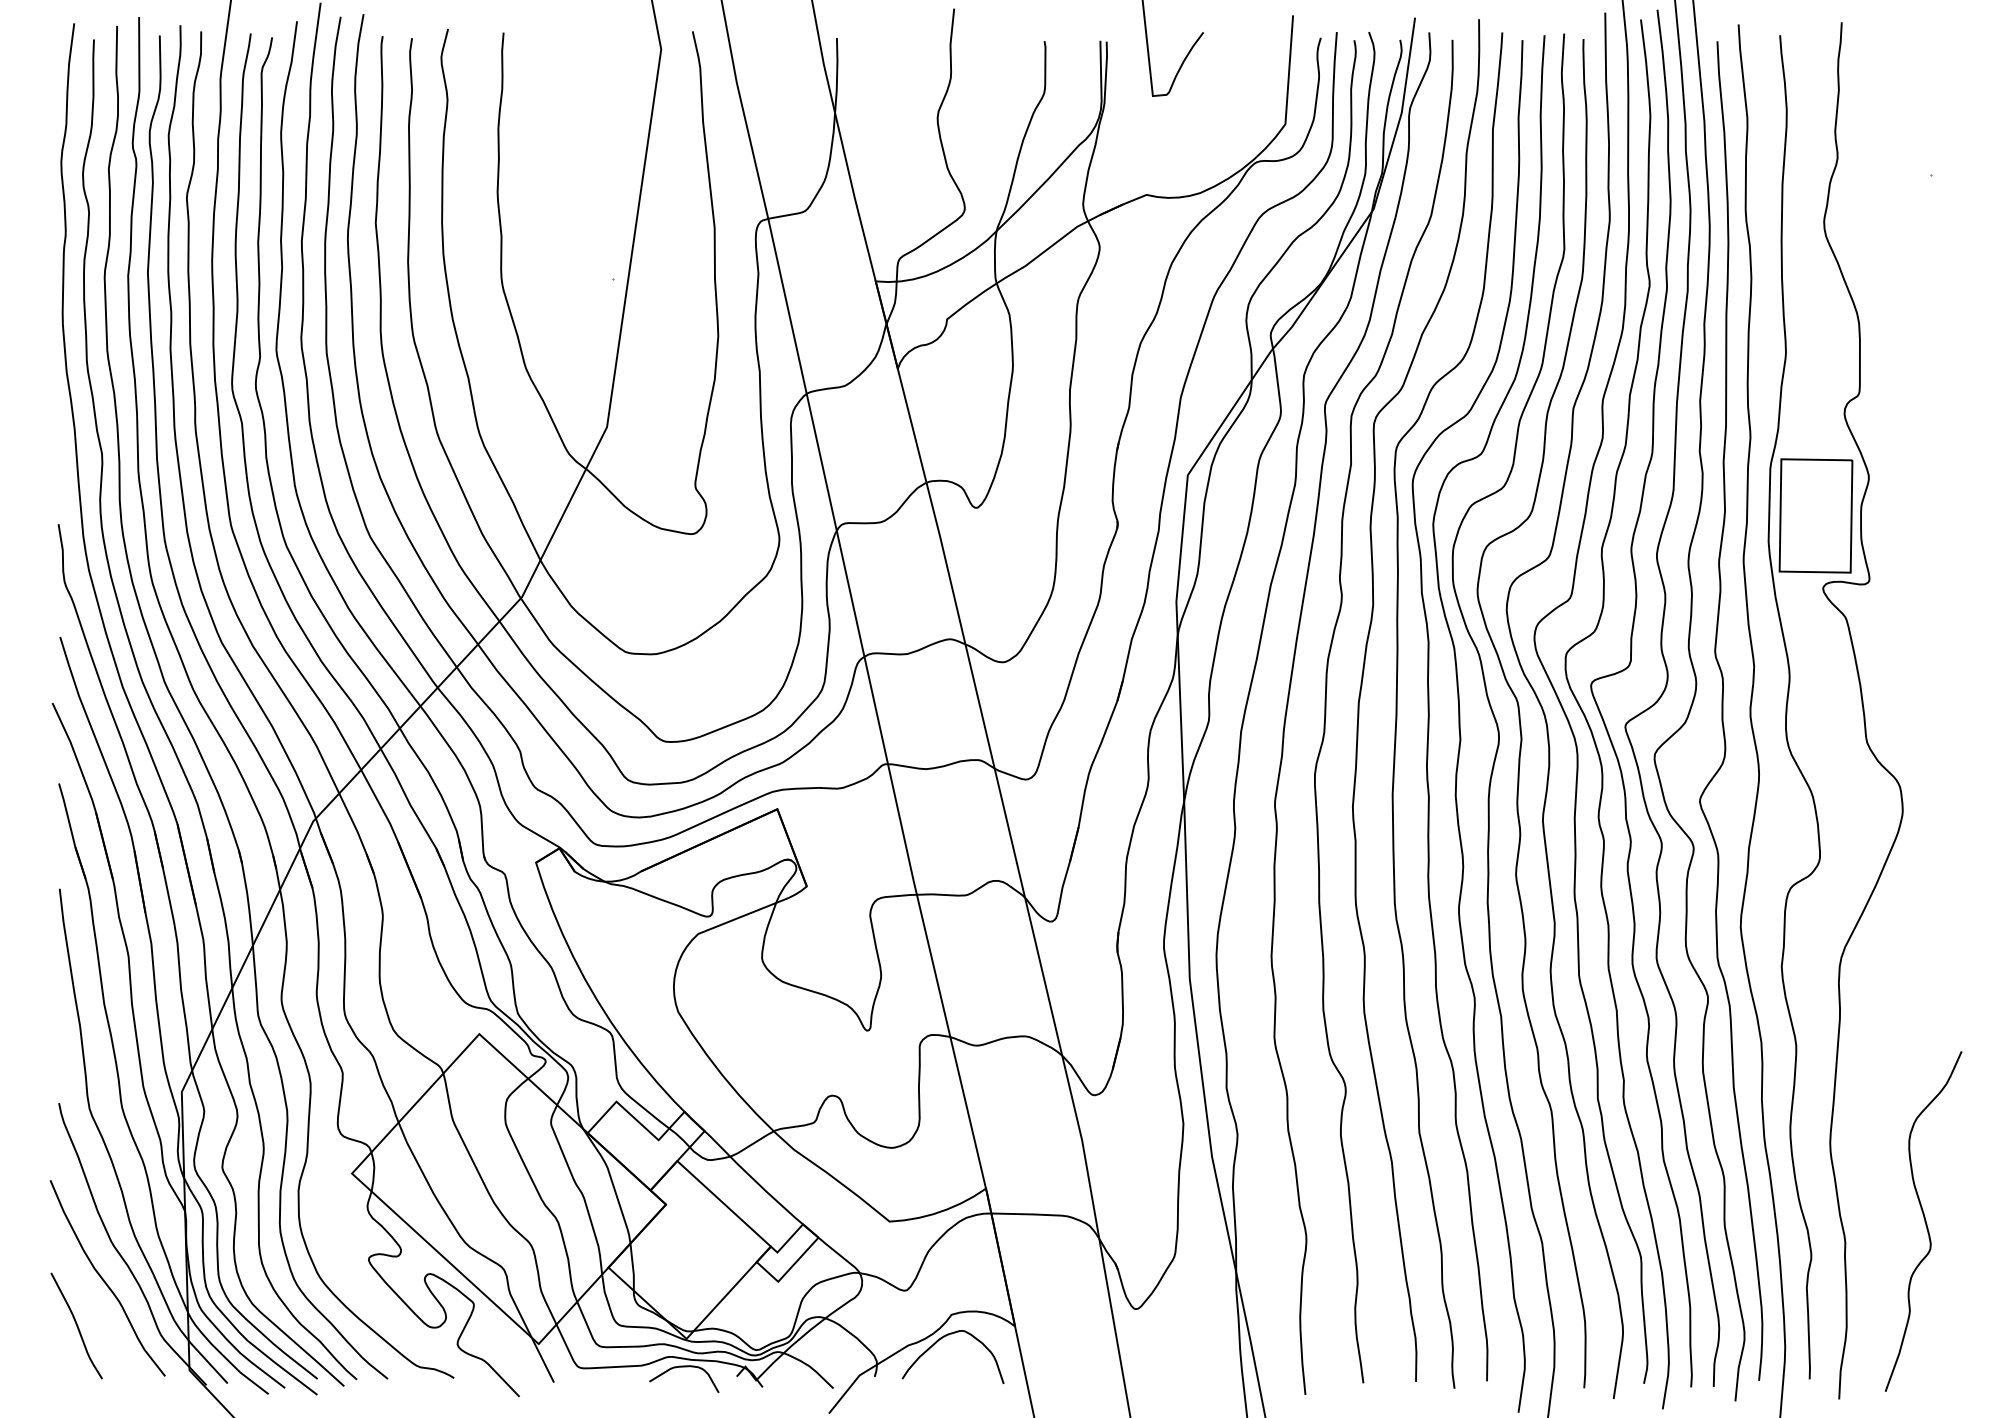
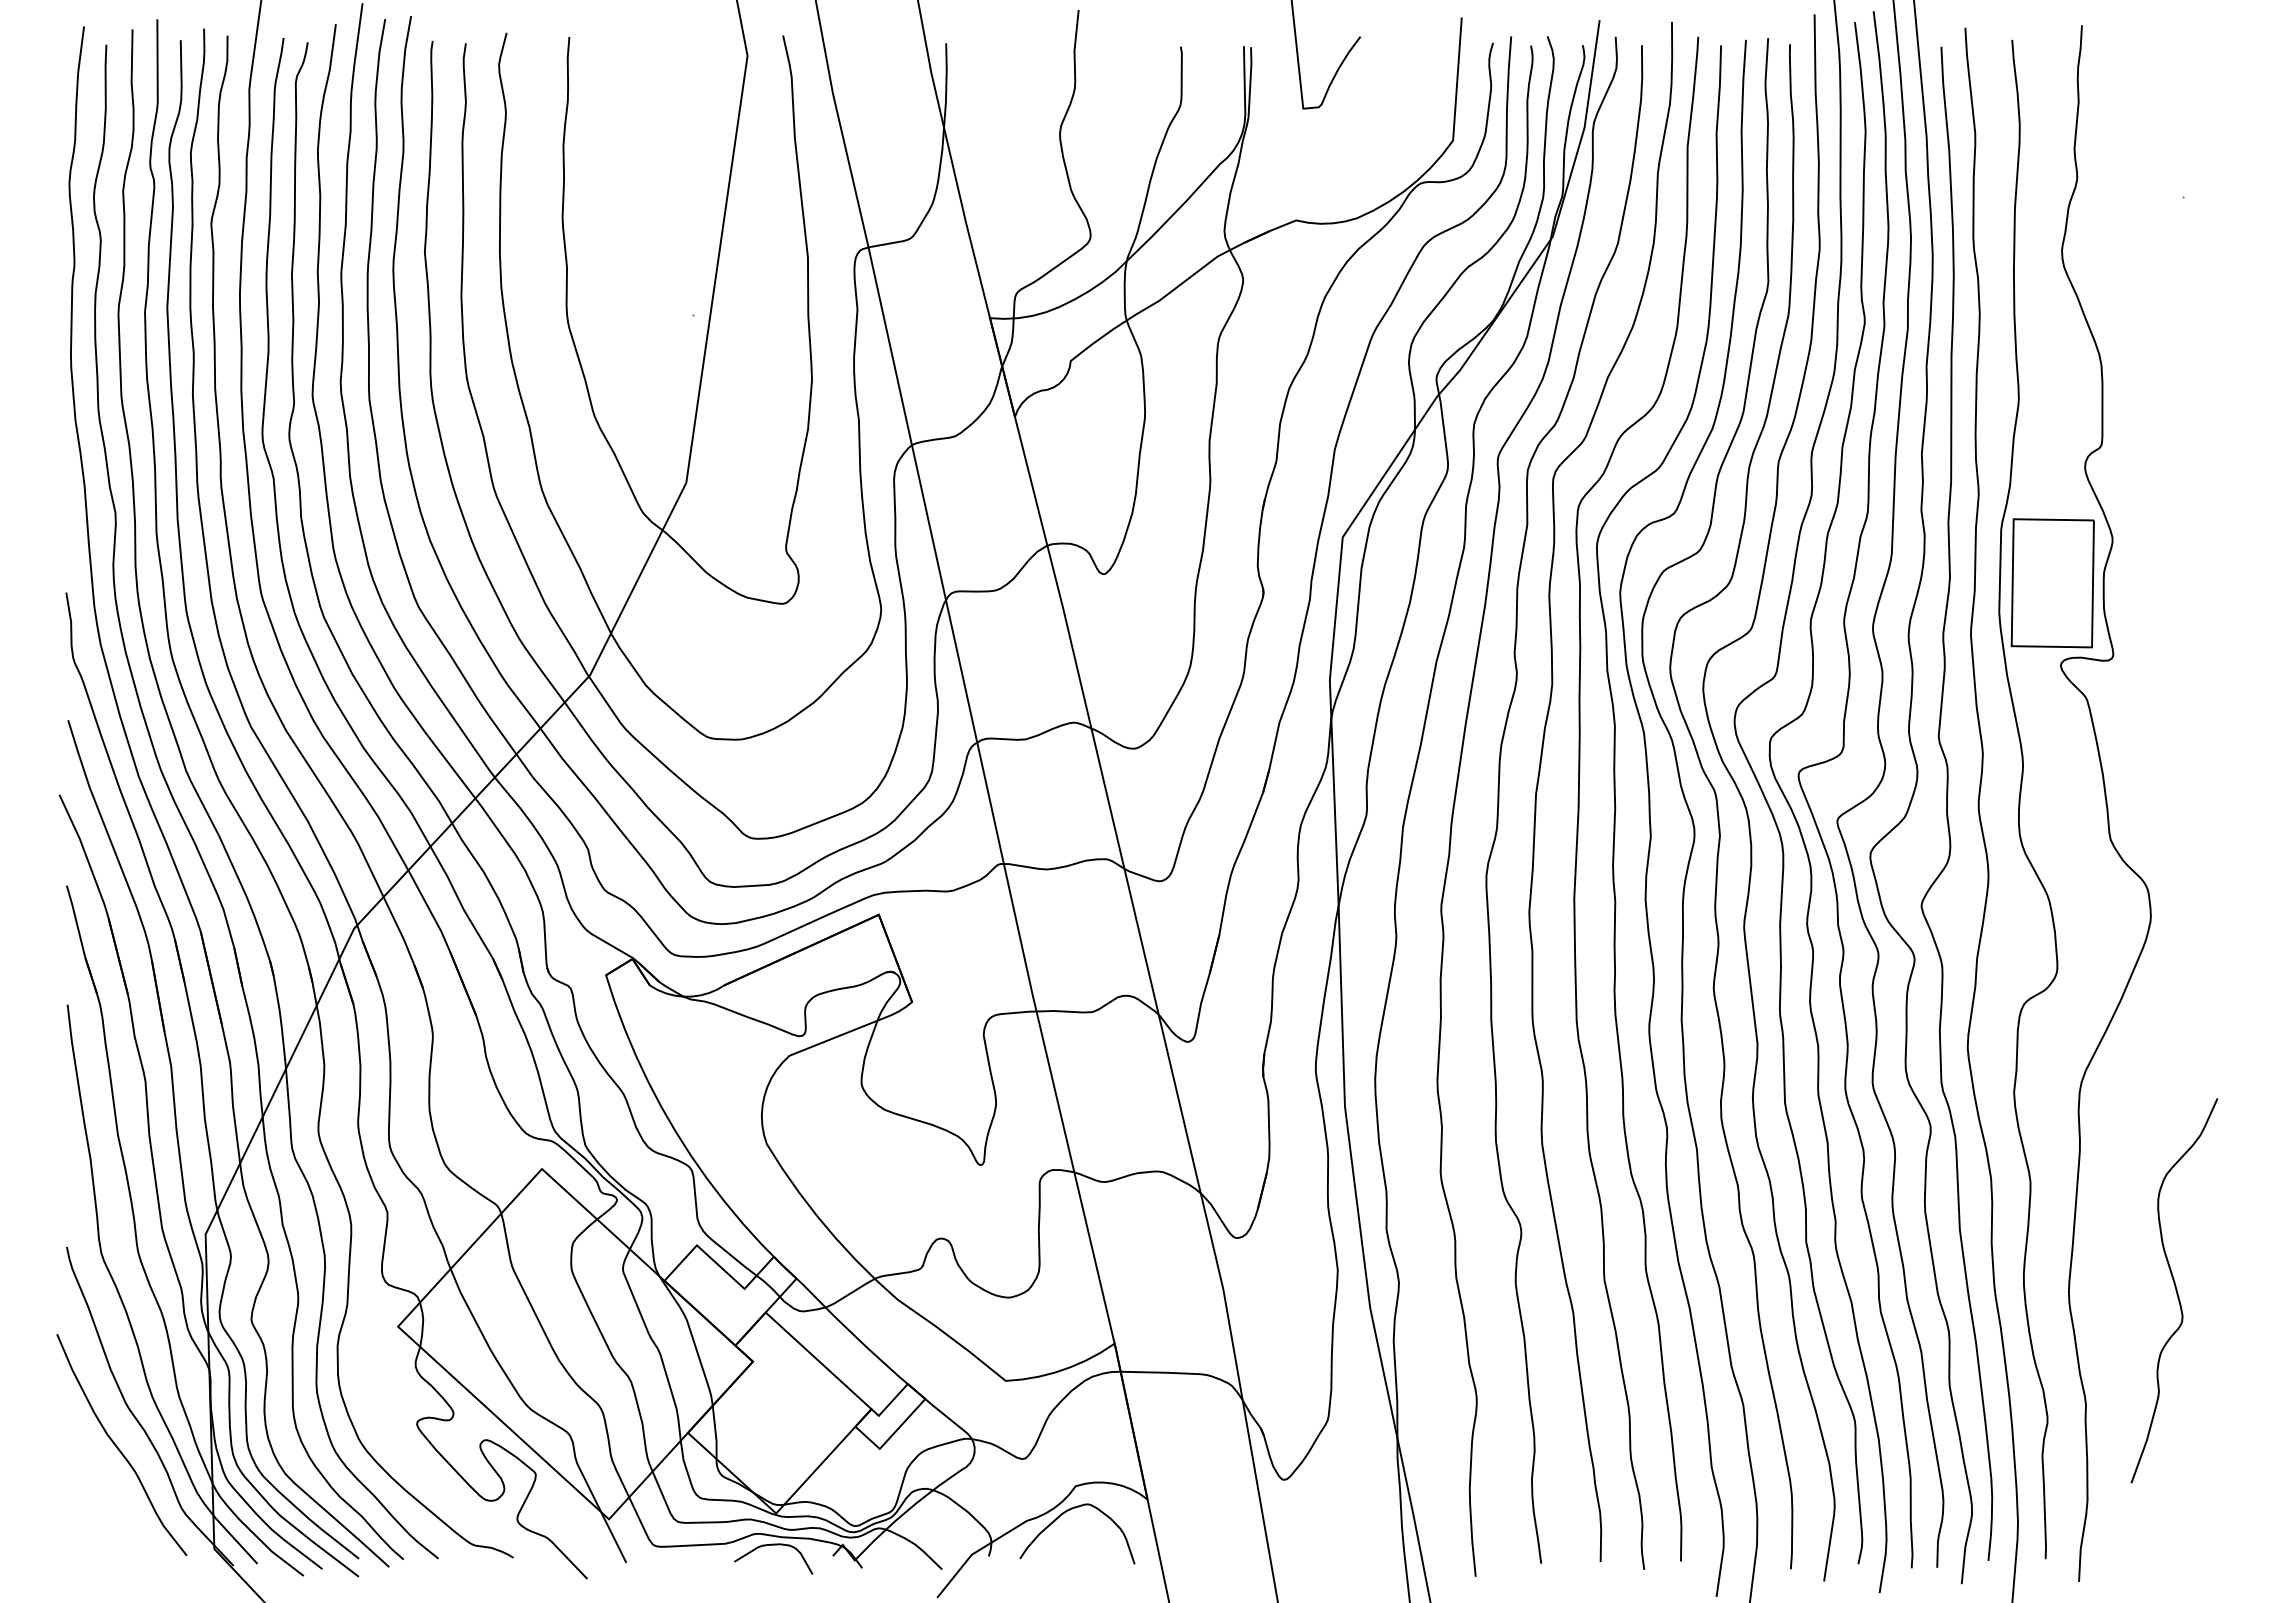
curve: (1924, 1221) -> (2175, 1290), moved
curve: (76, 1325) -> (86, 1498), removed

